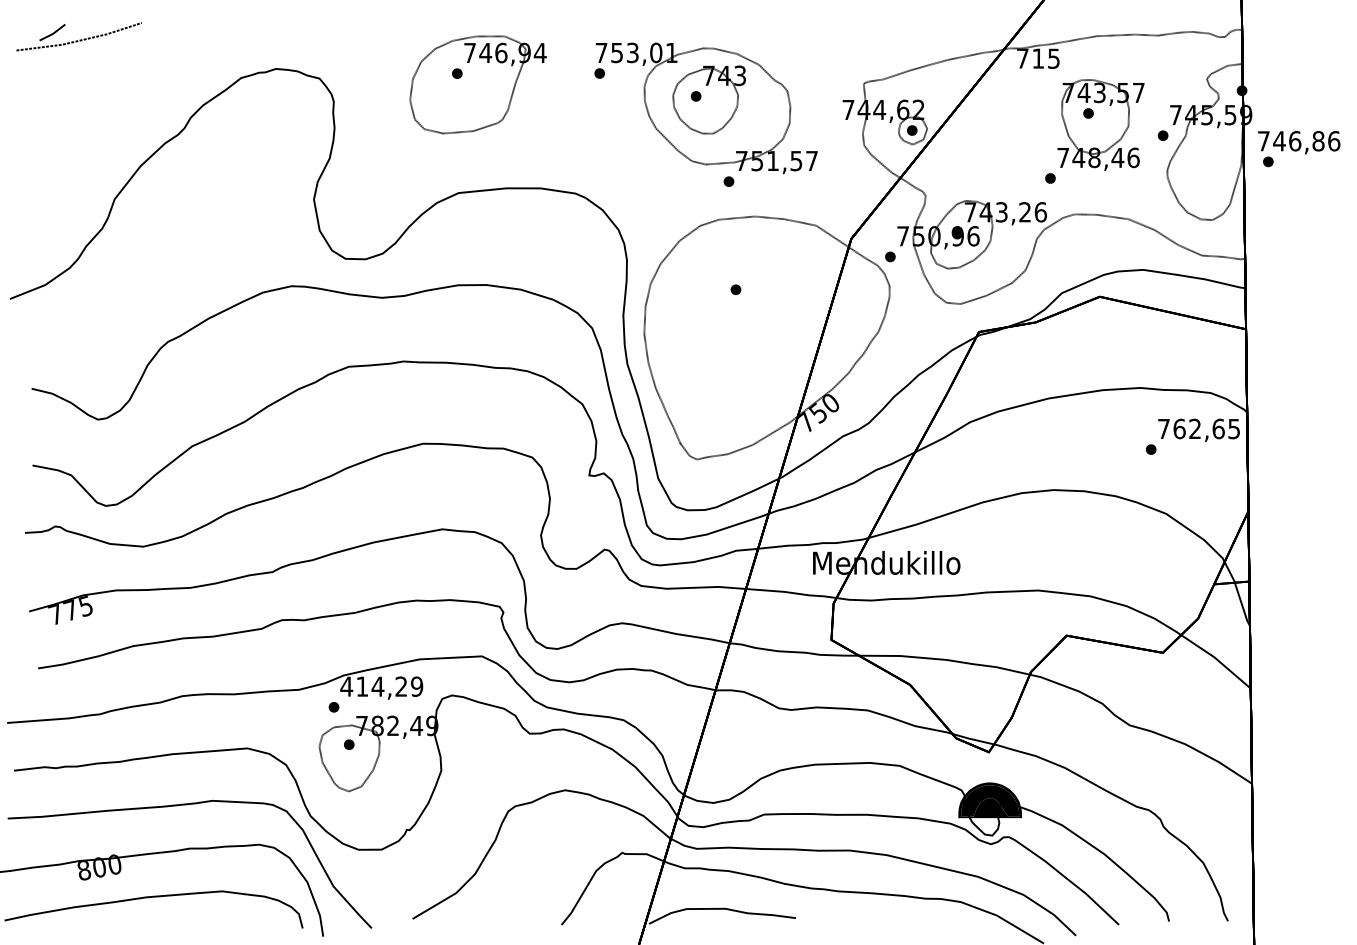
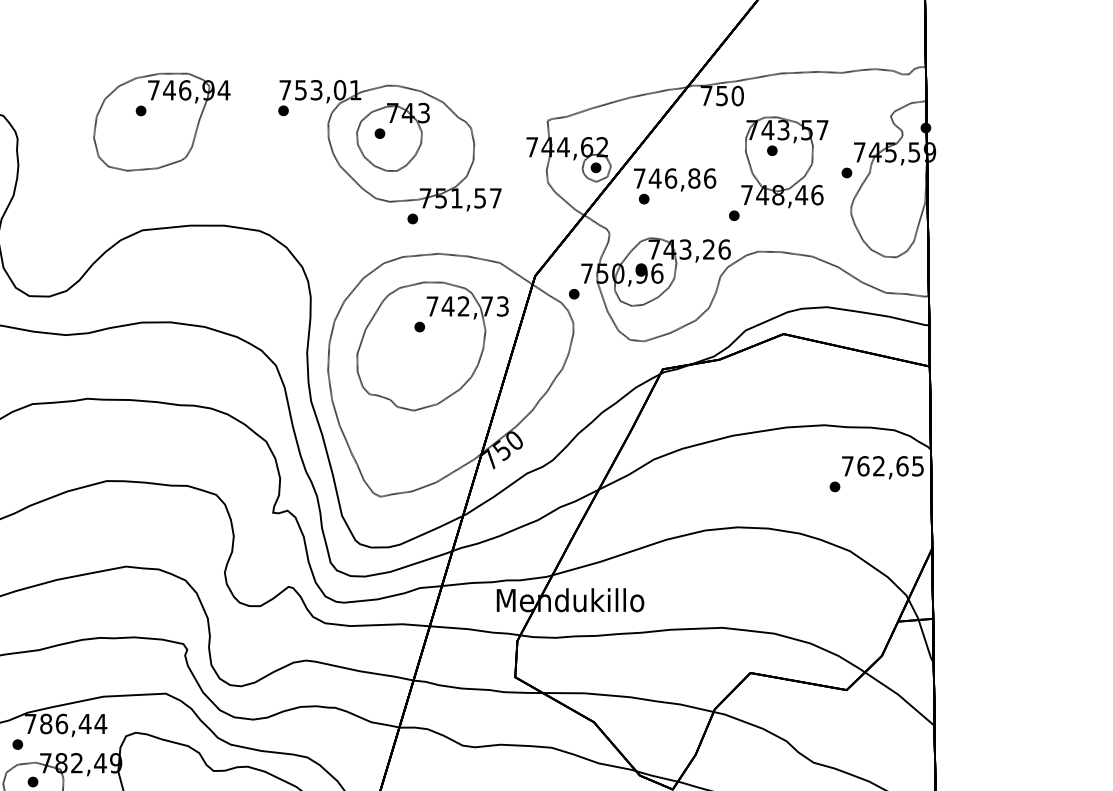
text: (1046, 58) -> (730, 95), 715 -> 750
text: (1299, 149) -> (675, 186), moved
part: (748, 309) -> (432, 346), added
text: (381, 686) -> (65, 723), 414,29 -> 786,44

